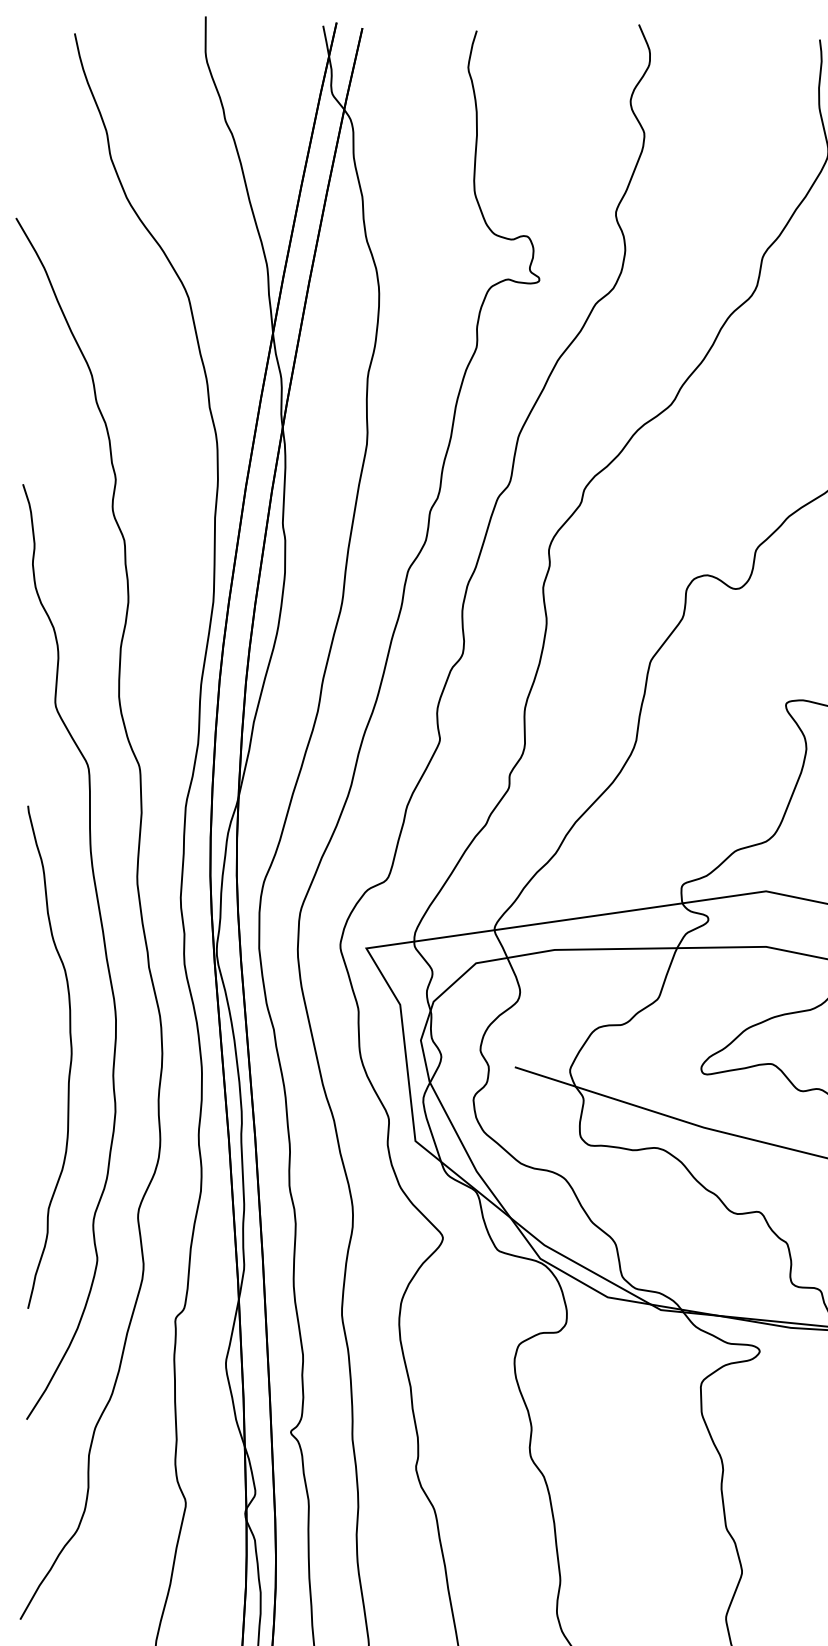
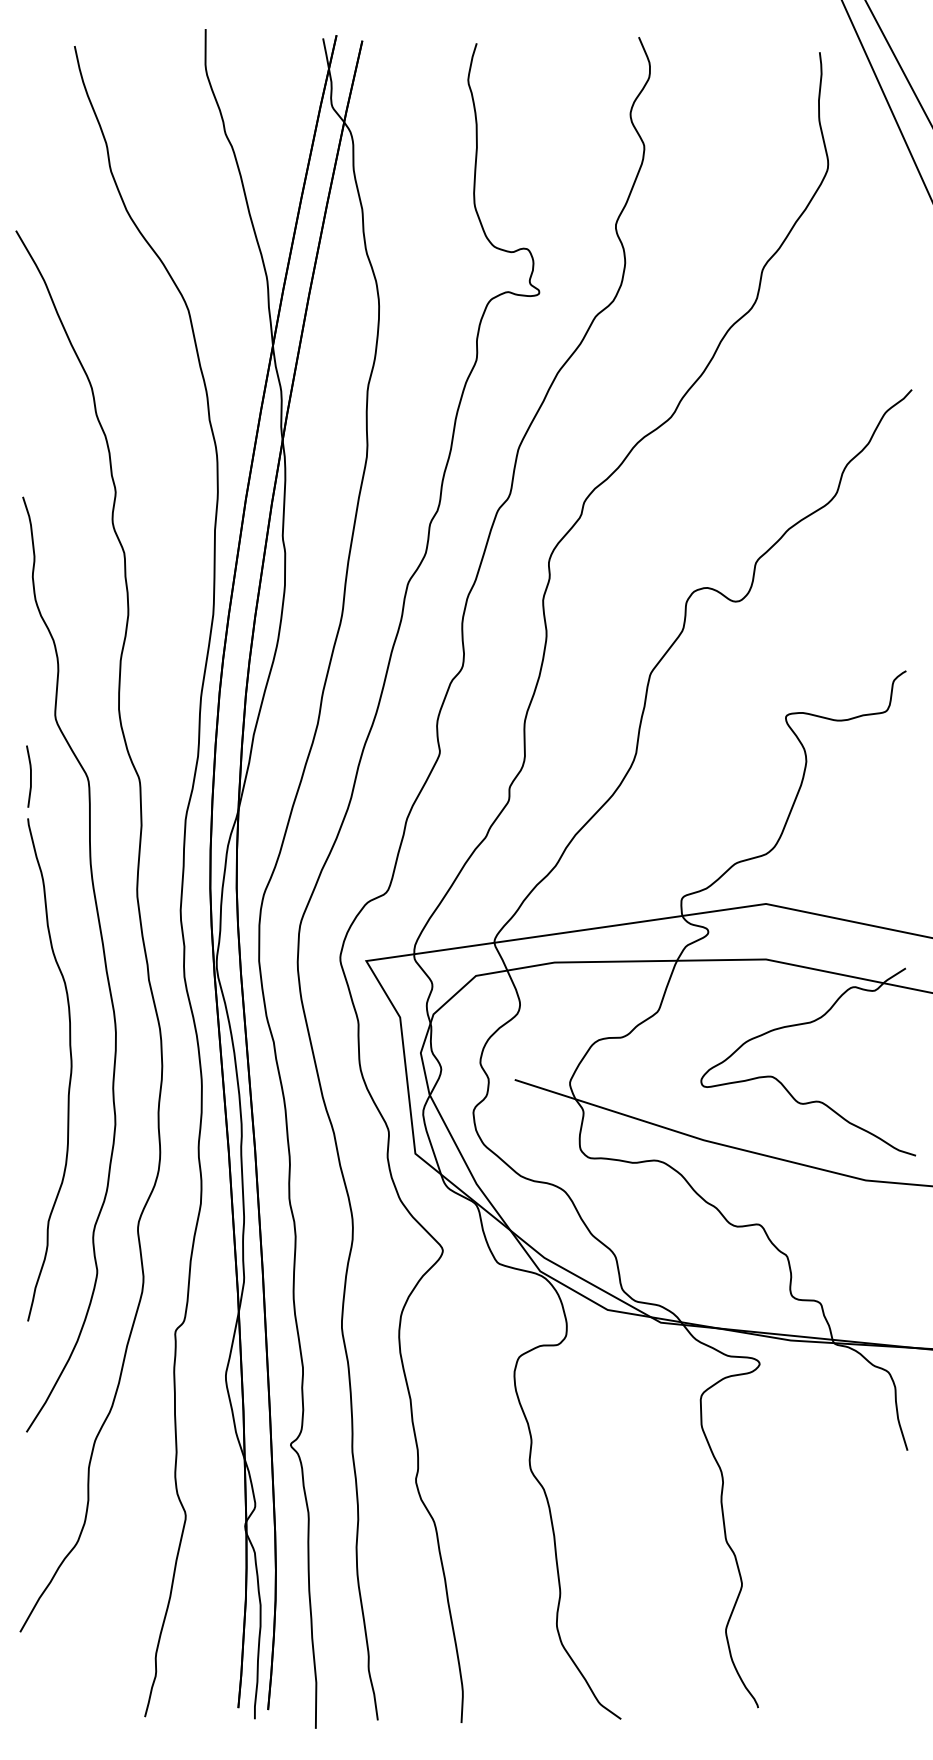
curve: (30, 763) -> (30, 776), added

